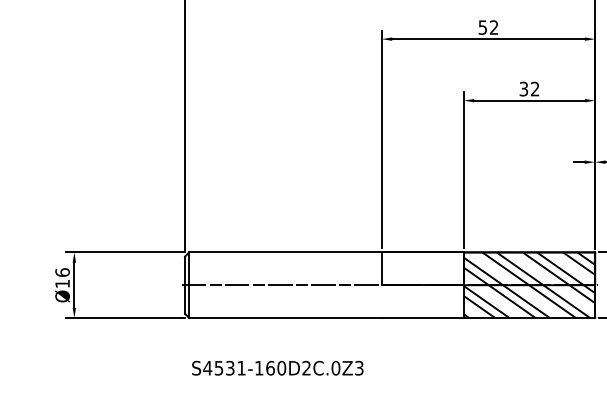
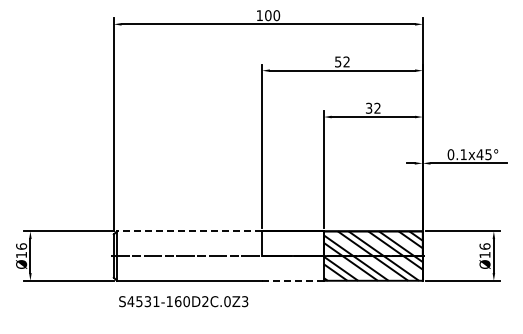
line: (285, 252) -> (189, 231), solid -> dashed
line: (423, 317) -> (293, 280), solid -> dashed
text: (277, 368) -> (183, 301), moved

